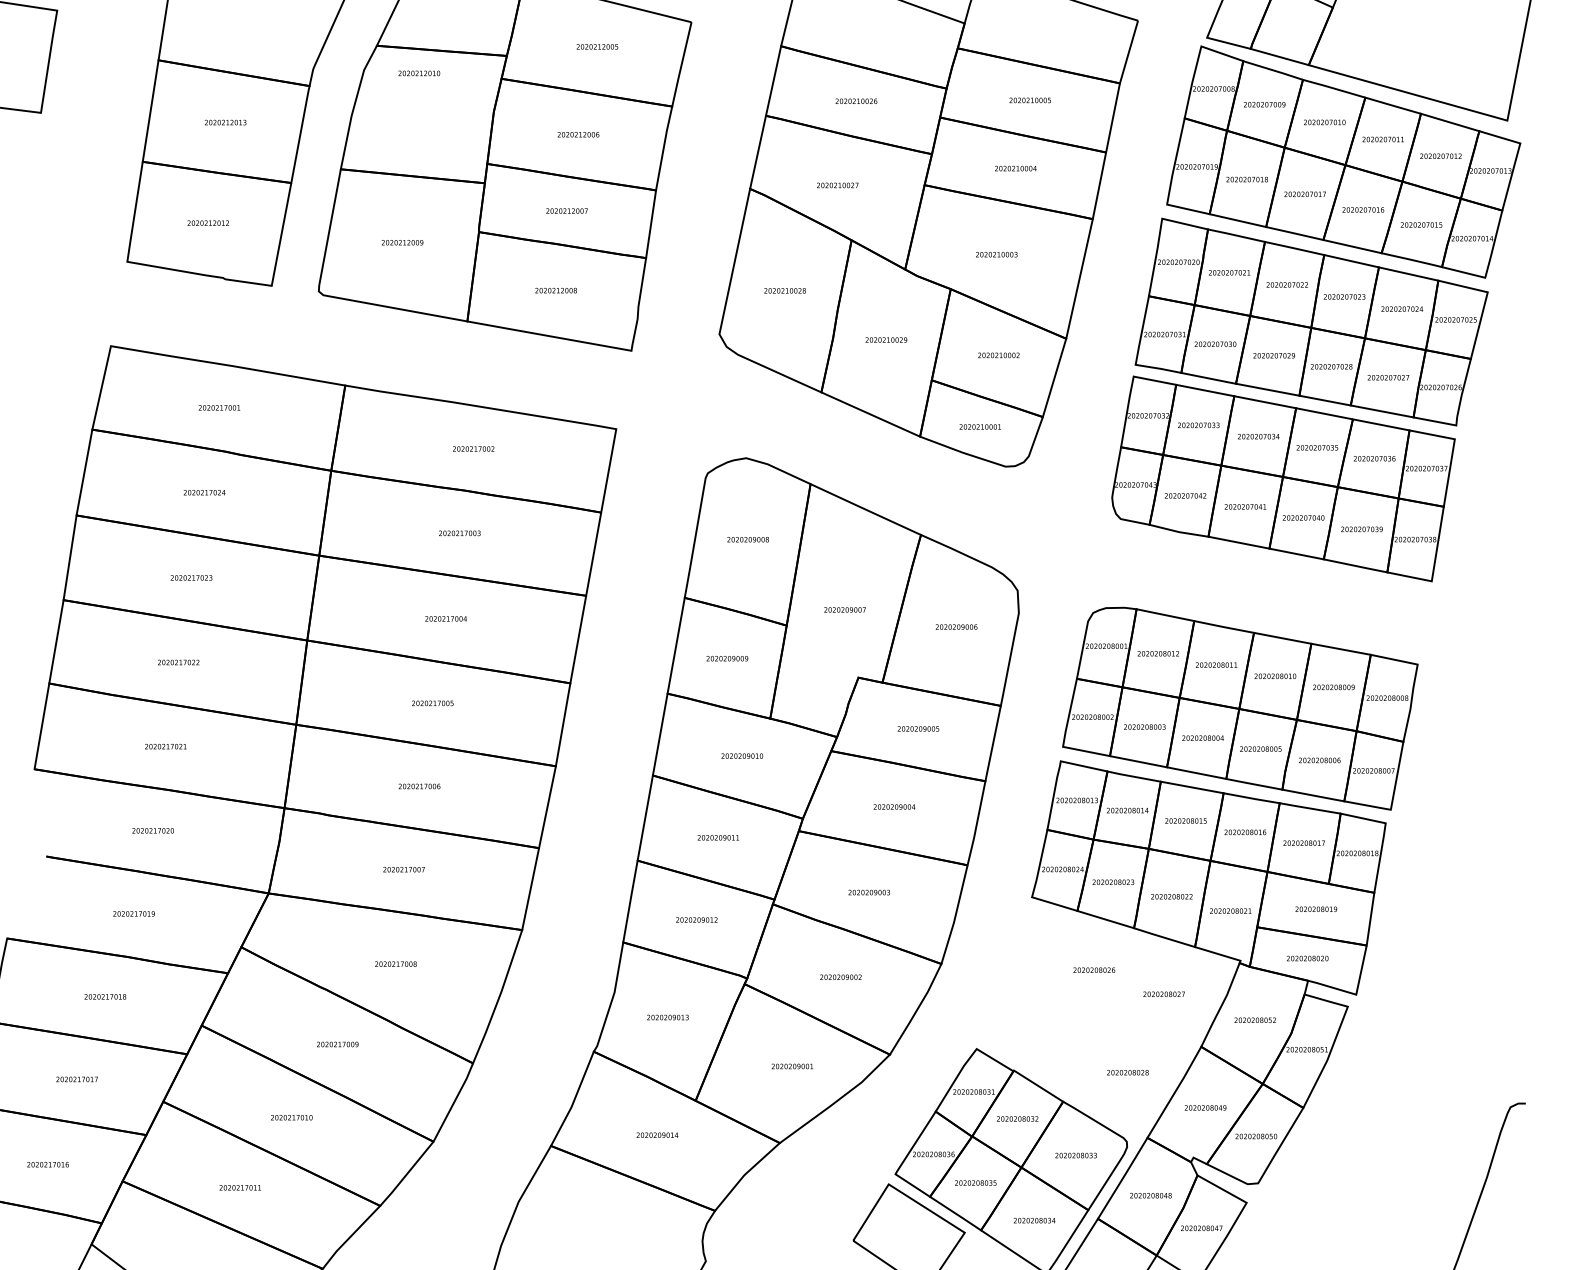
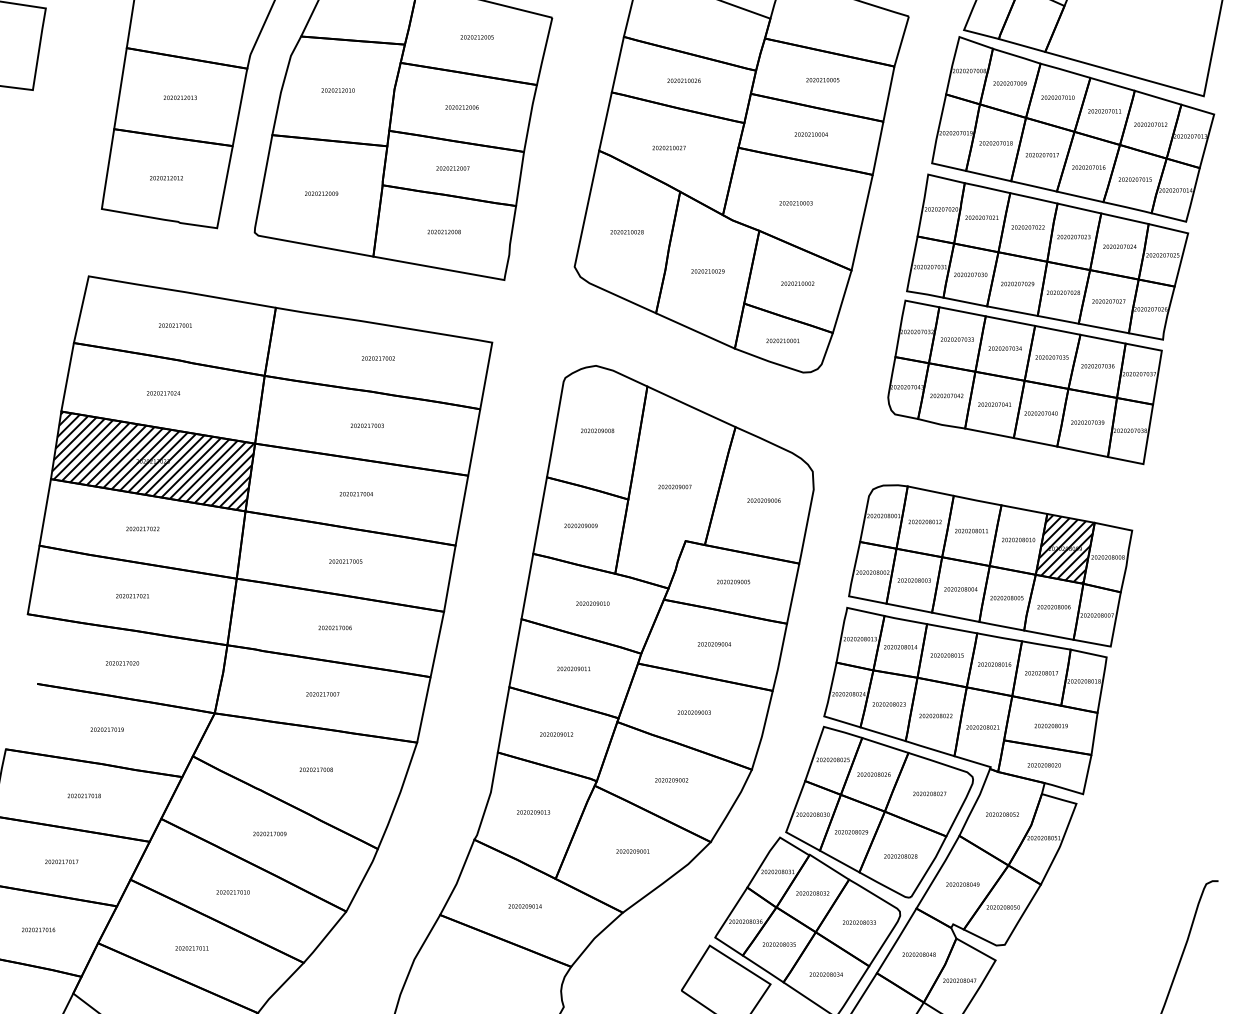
text: (419, 73) -> (338, 90), moved
hatch: (191, 577) -> (153, 461), added
hatch: (1333, 687) -> (1064, 548), added
part: (1101, 1017) -> (879, 812), added

